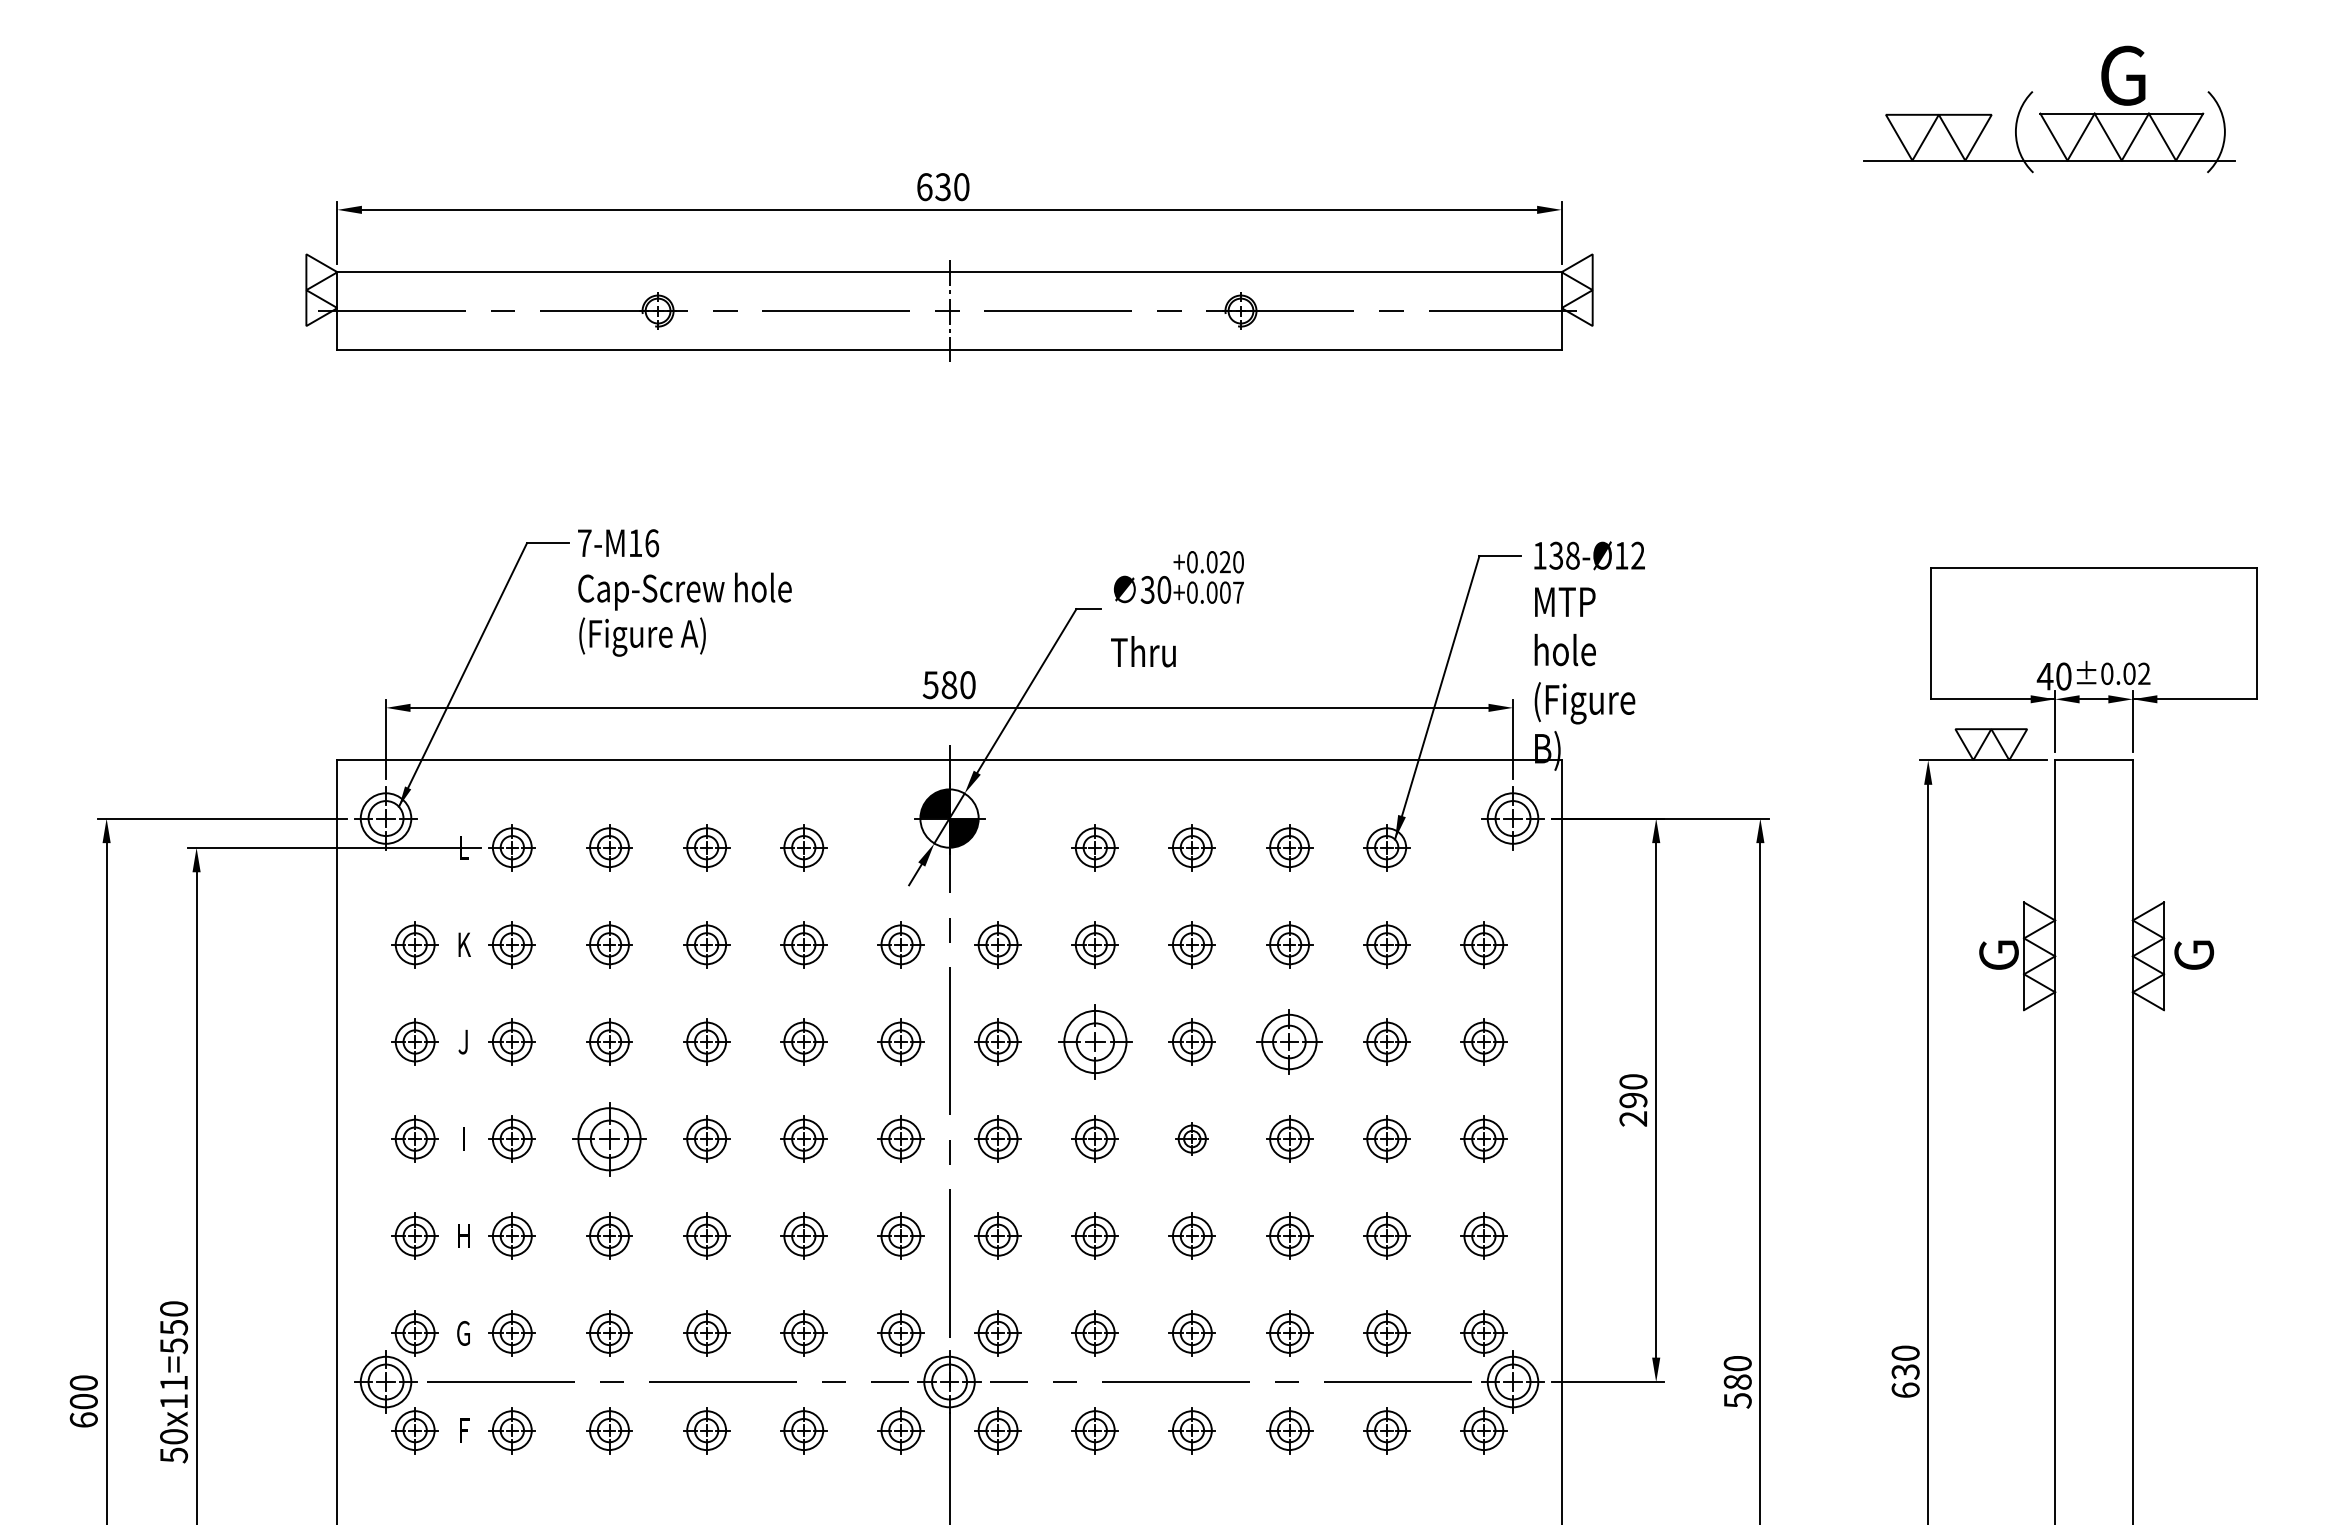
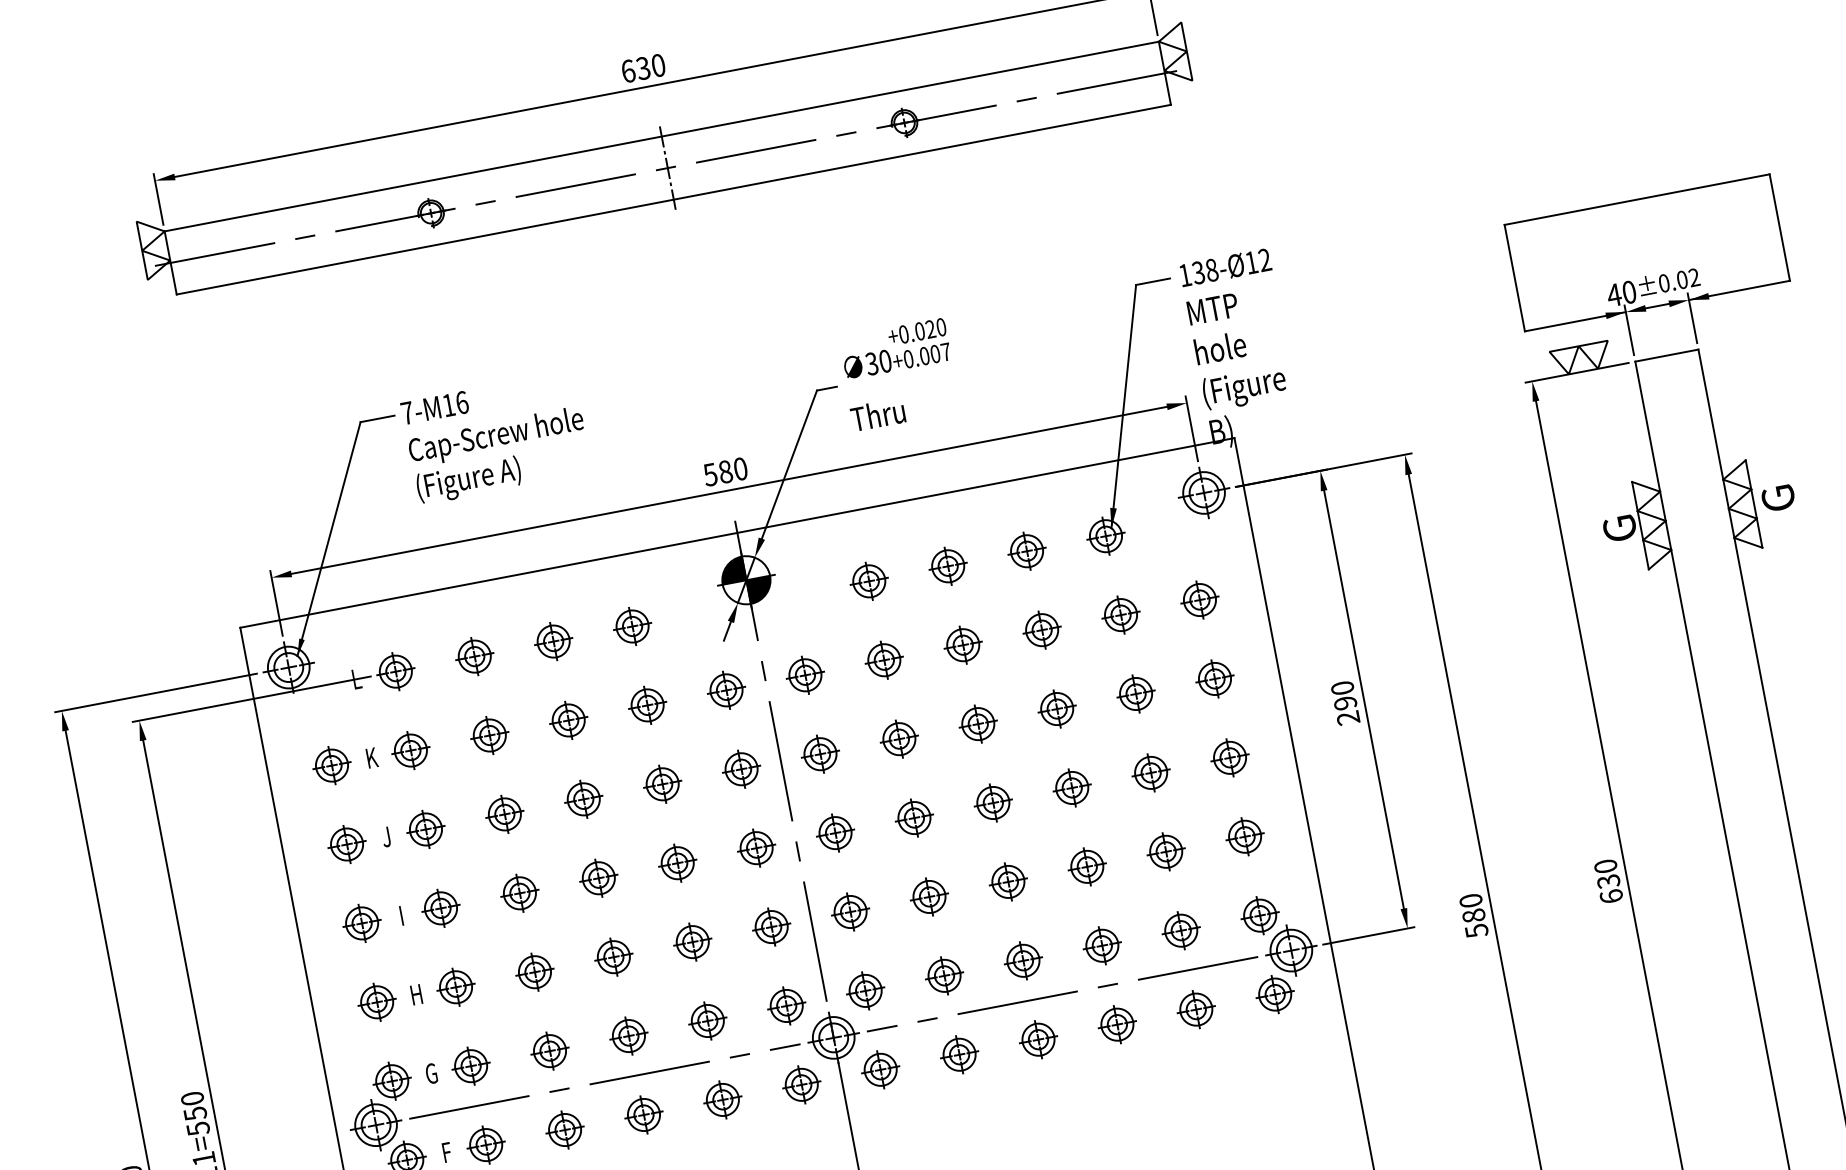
part: (1094, 1041) -> (898, 738), size x0.62
part: (1289, 1041) -> (1057, 708), size x0.71
part: (609, 1138) -> (519, 892), size x0.62
part: (1191, 1138) -> (992, 802), size x1.43

